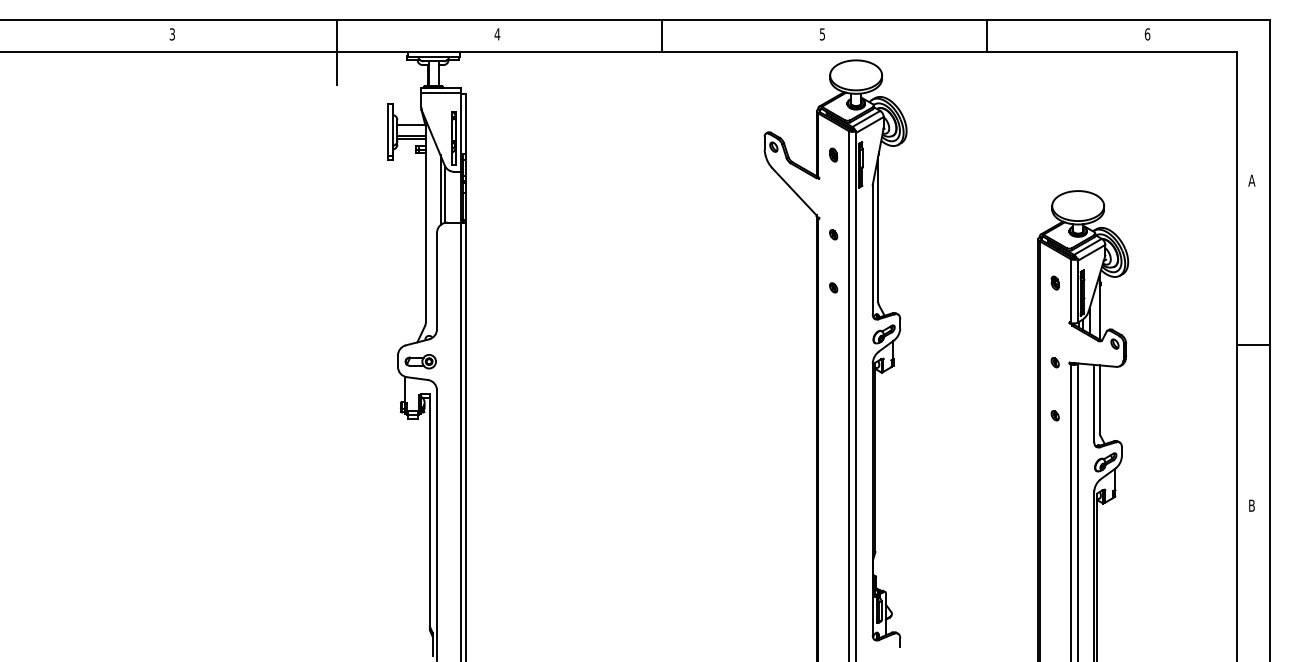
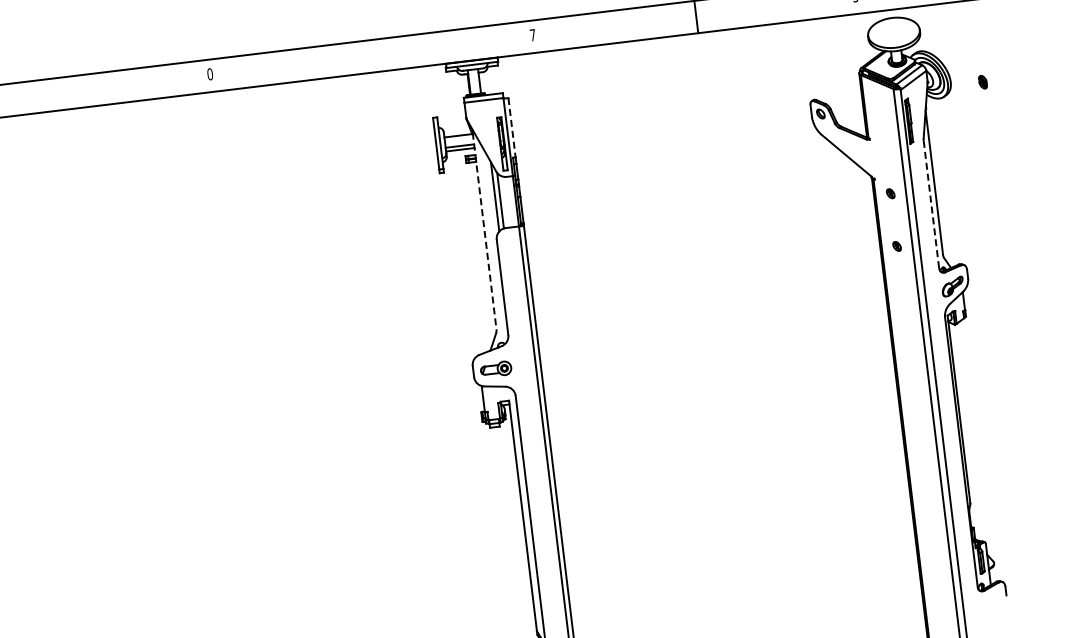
text: (172, 34) -> (210, 74), 3 -> 0
text: (497, 34) -> (532, 35), 4 -> 7
line: (336, 51) -> (375, 71), removed
line: (465, 123) -> (511, 127), solid -> dashed
part: (833, 154) -> (982, 81), moved
line: (425, 222) -> (484, 230), solid -> dashed
line: (872, 249) -> (931, 203), solid -> dashed

